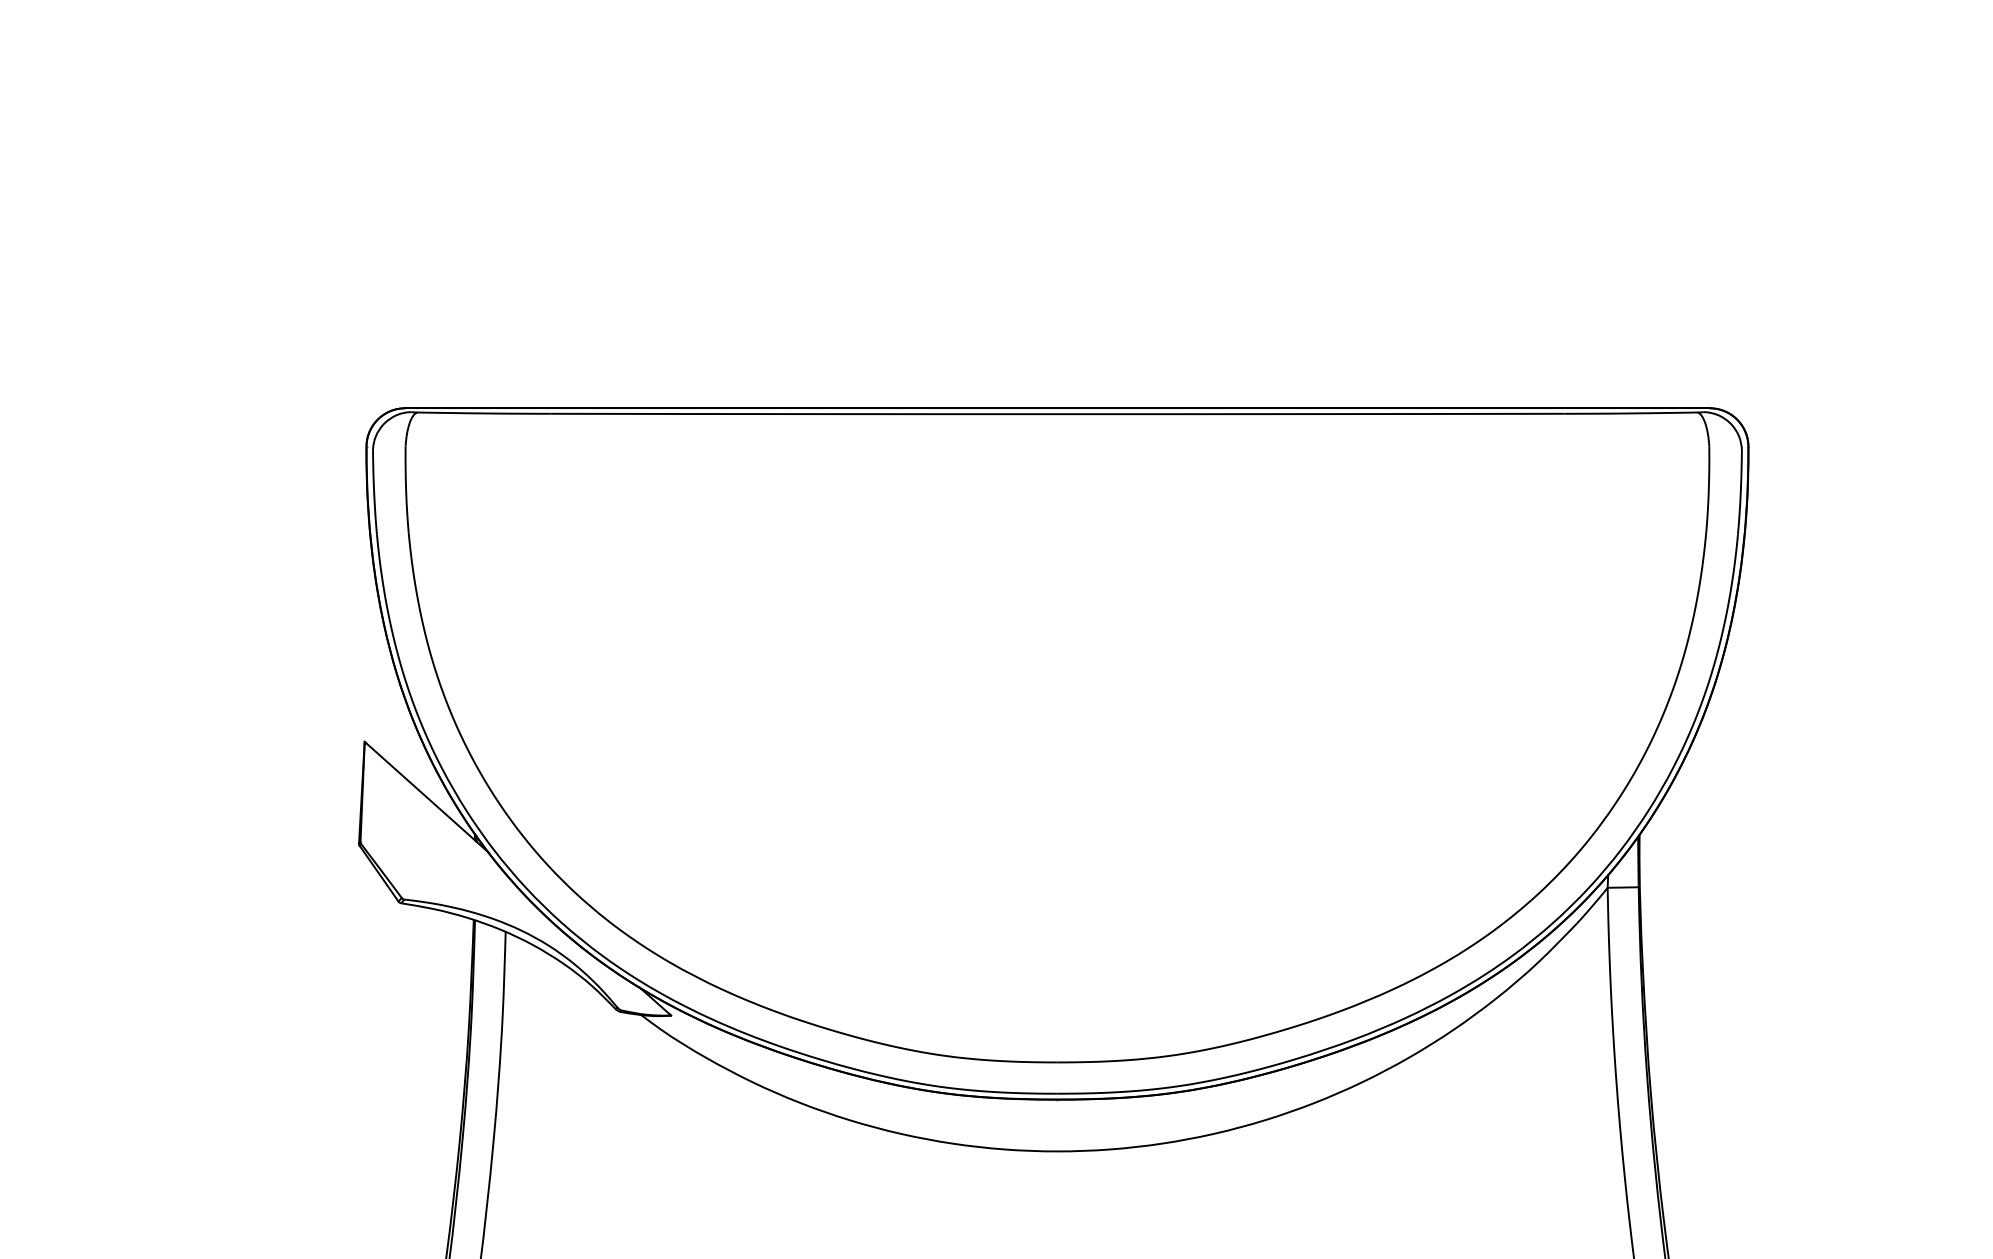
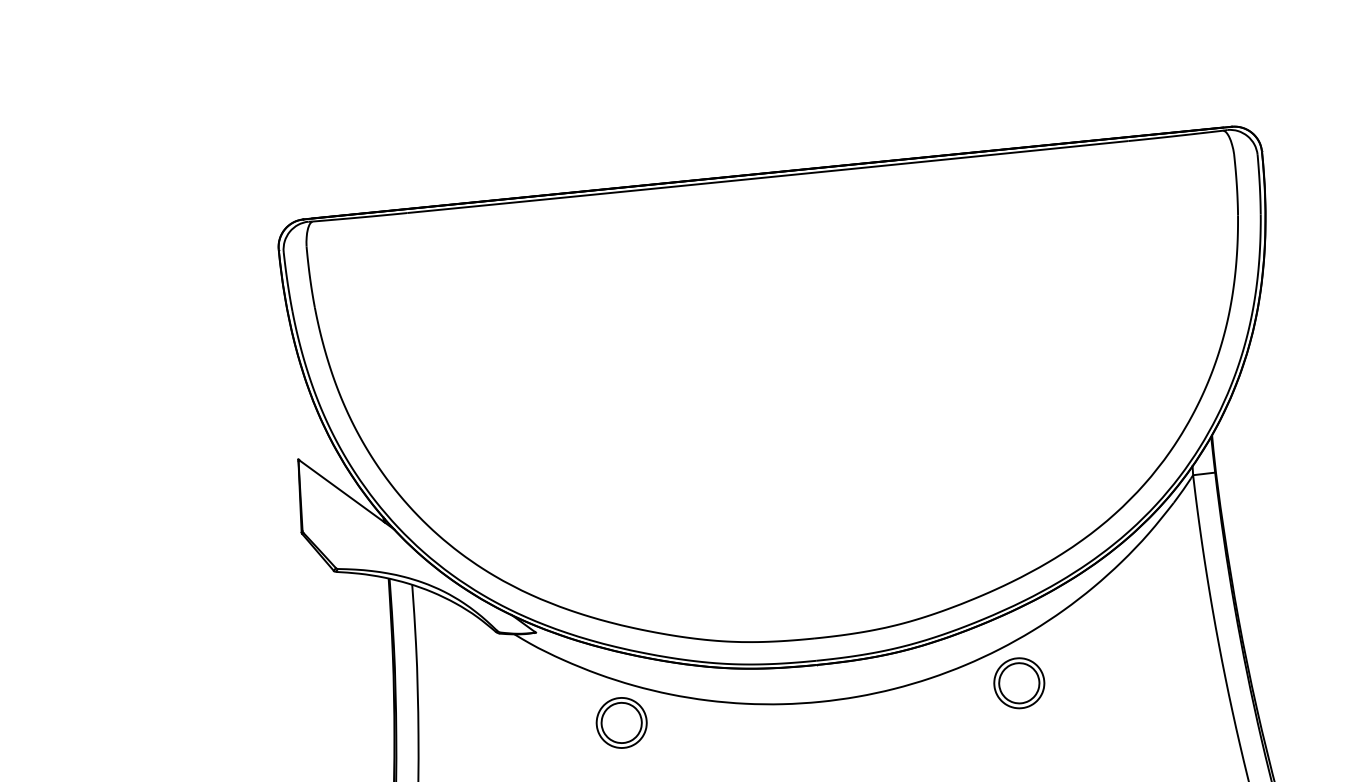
part: (777, 1153) -> (621, 723), added
part: (1336, 1153) -> (1019, 683), added

